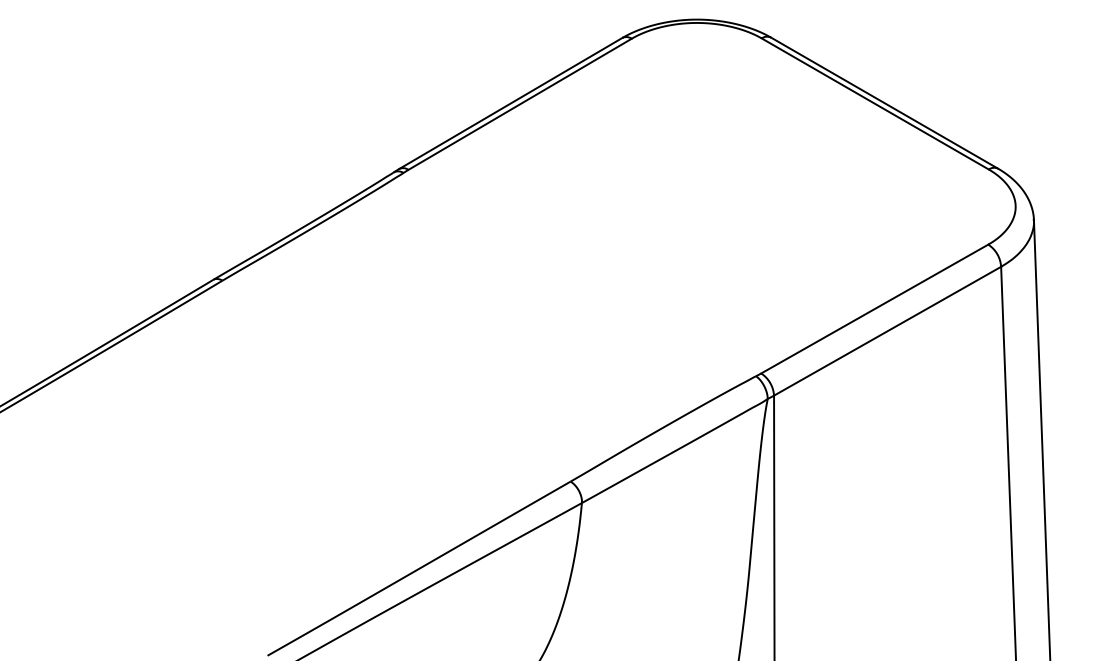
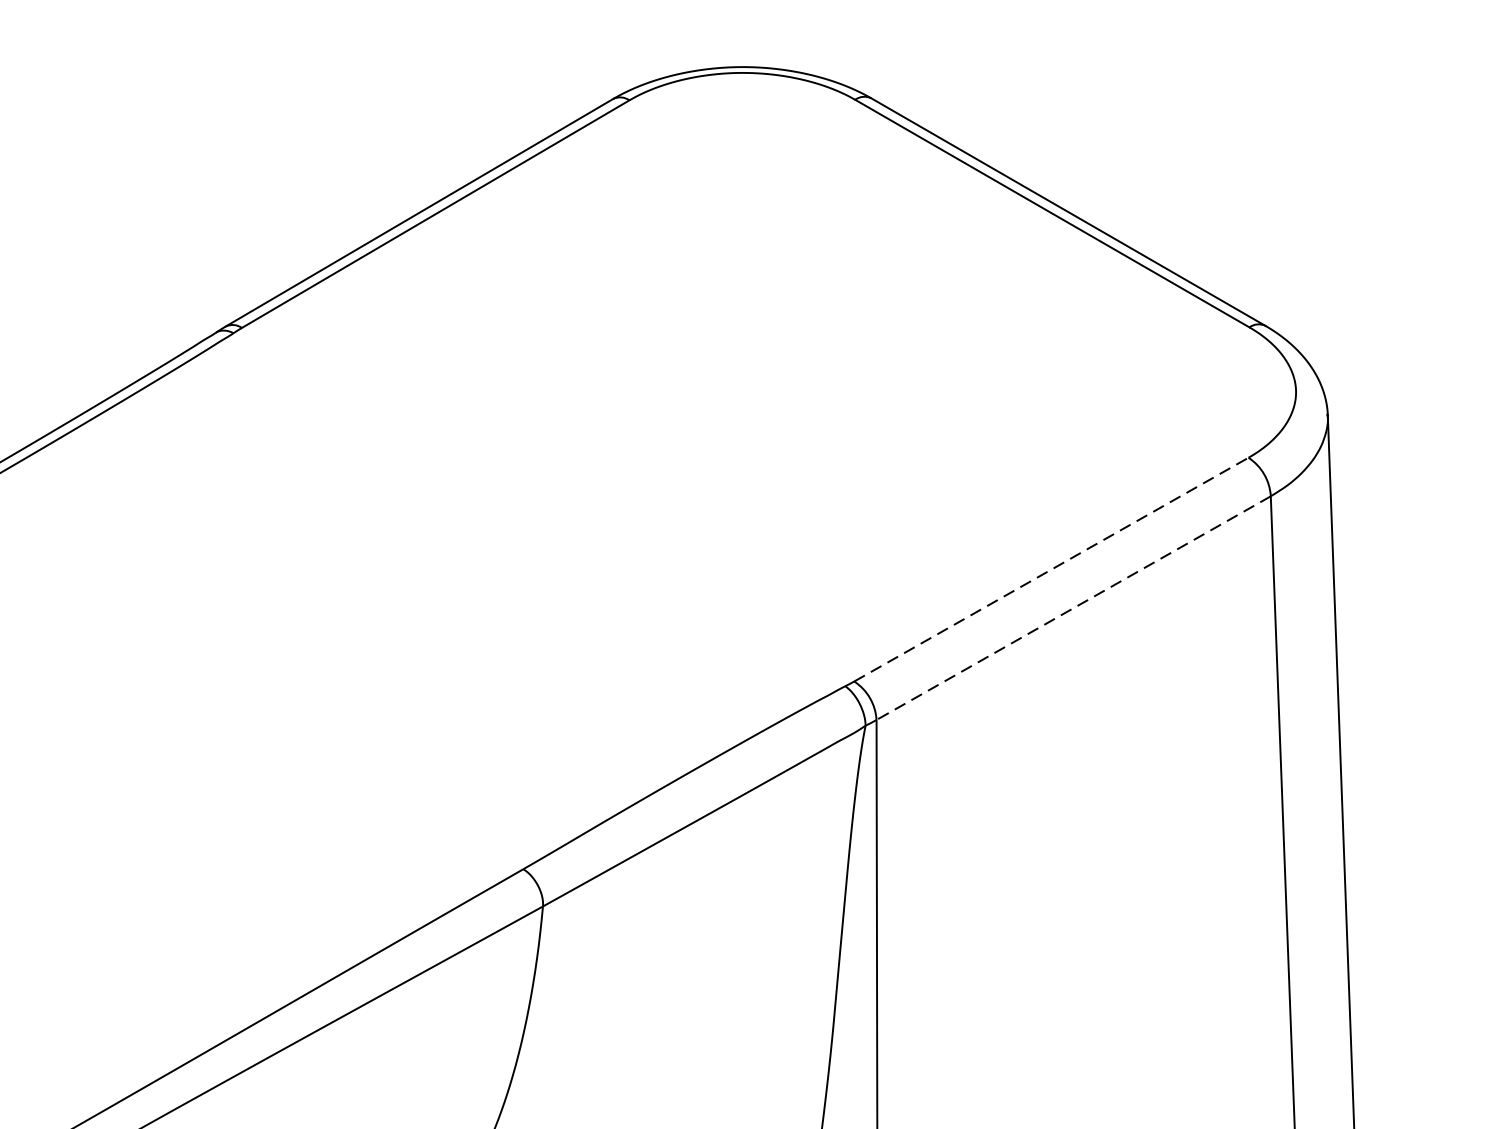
line: (874, 309) -> (1050, 570), solid -> dashed
line: (887, 331) -> (1073, 608), solid -> dashed

